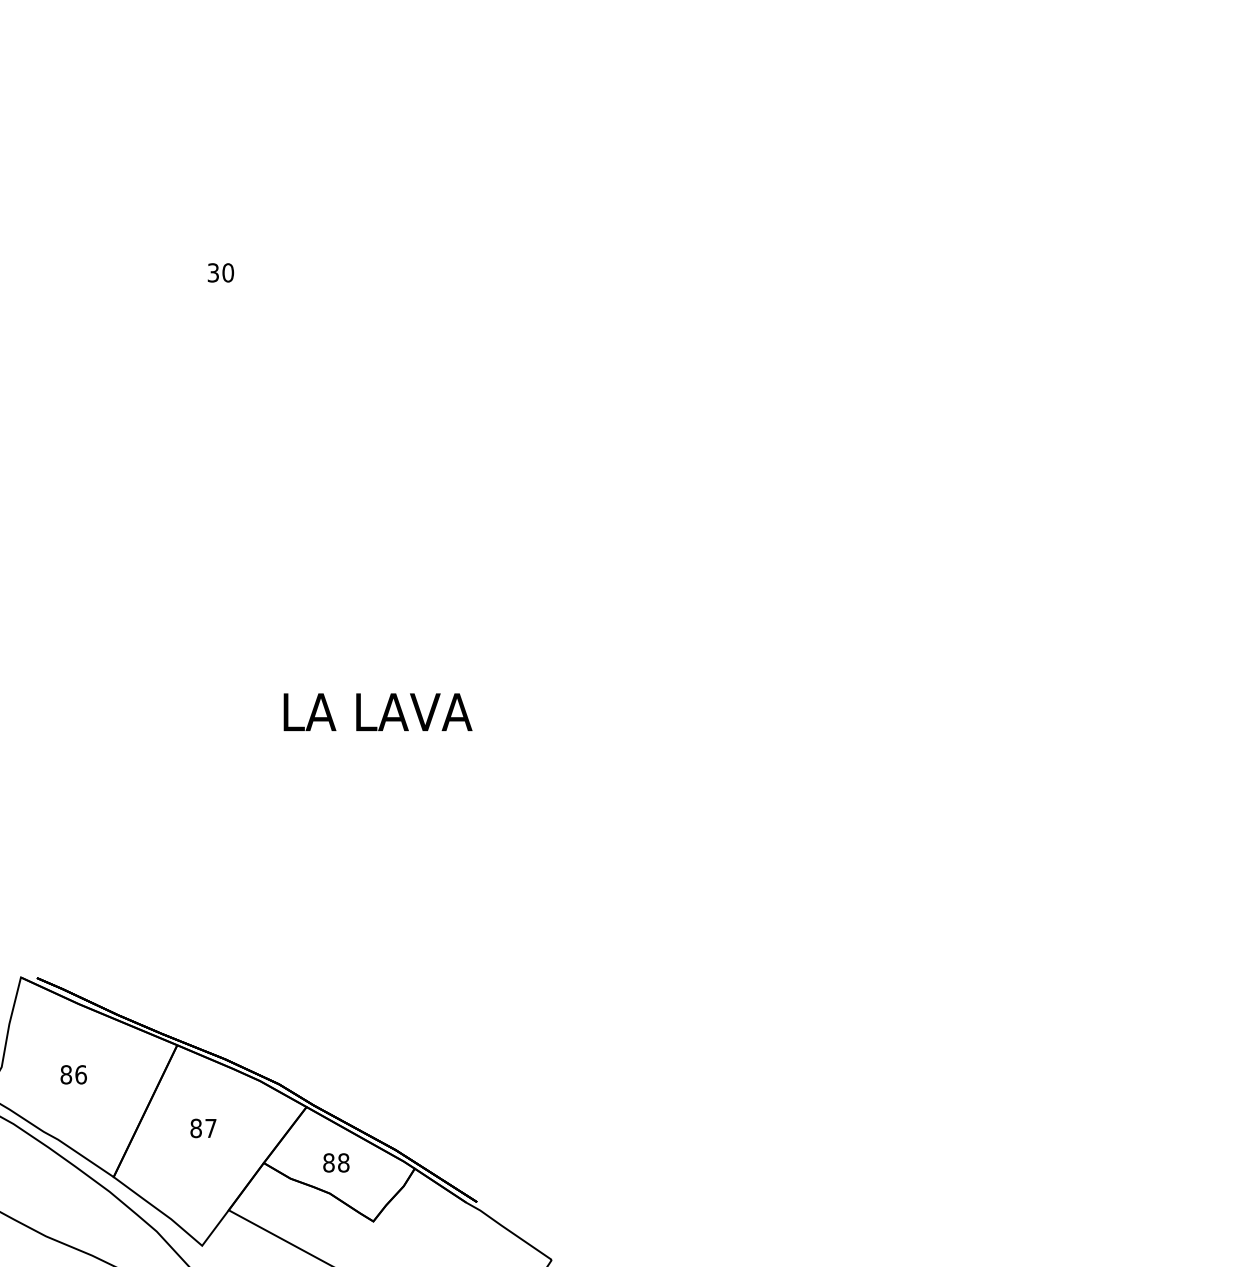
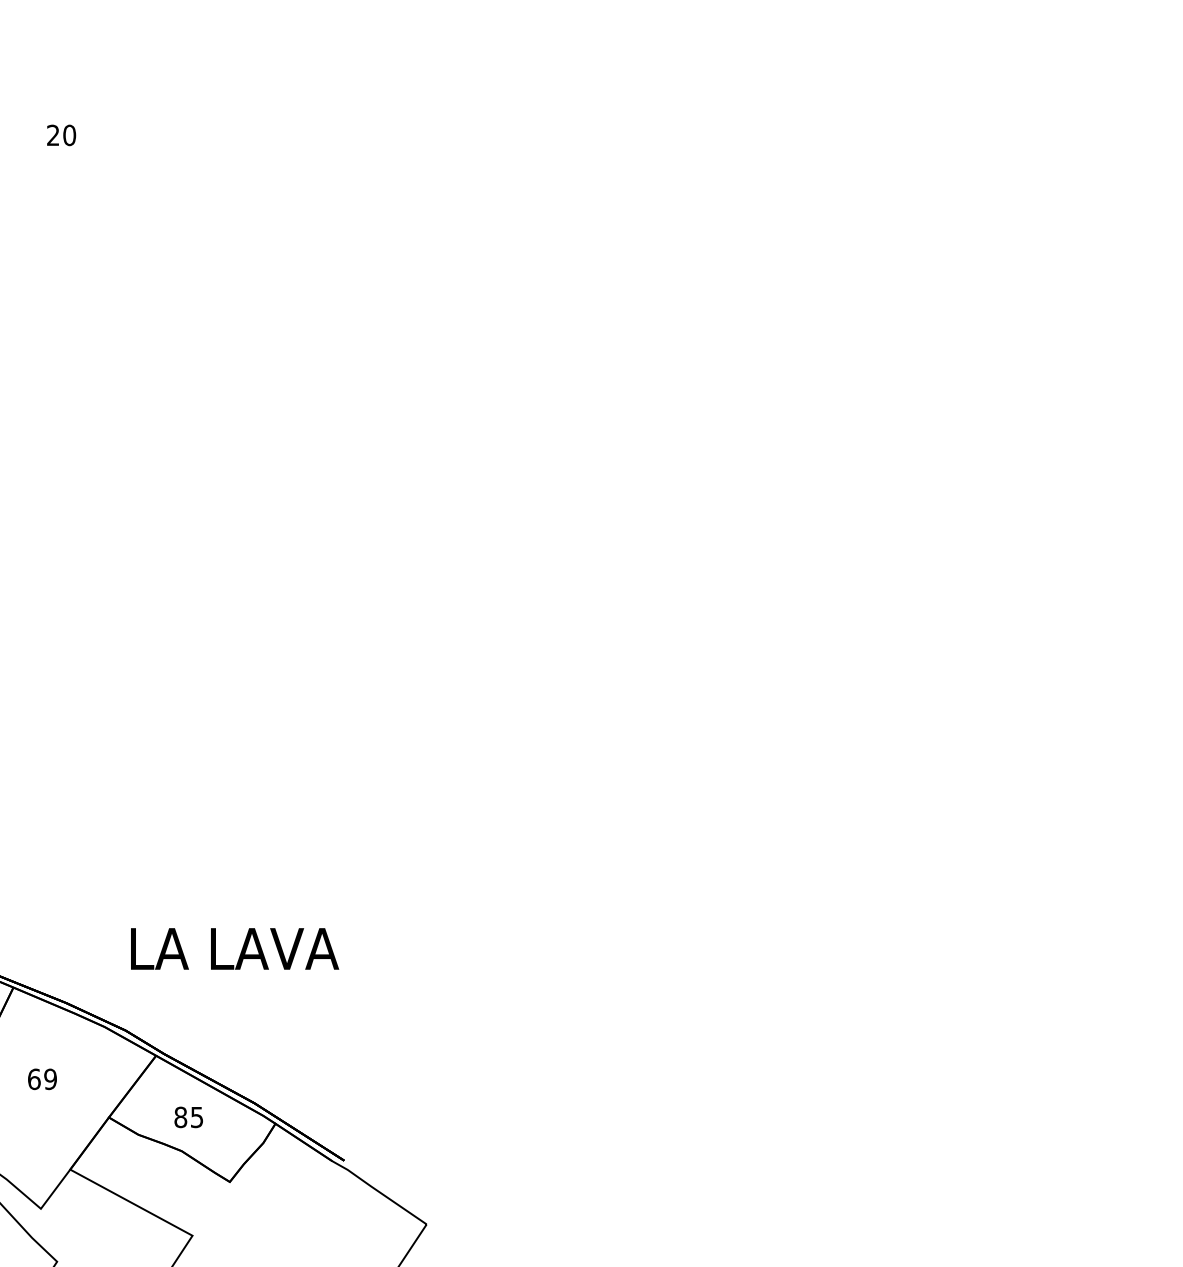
text: (212, 272) -> (52, 134), 30 -> 20
text: (377, 711) -> (234, 948), moved
text: (203, 1128) -> (42, 1079), 87 -> 69
text: (343, 1162) -> (196, 1116), 88 -> 85

